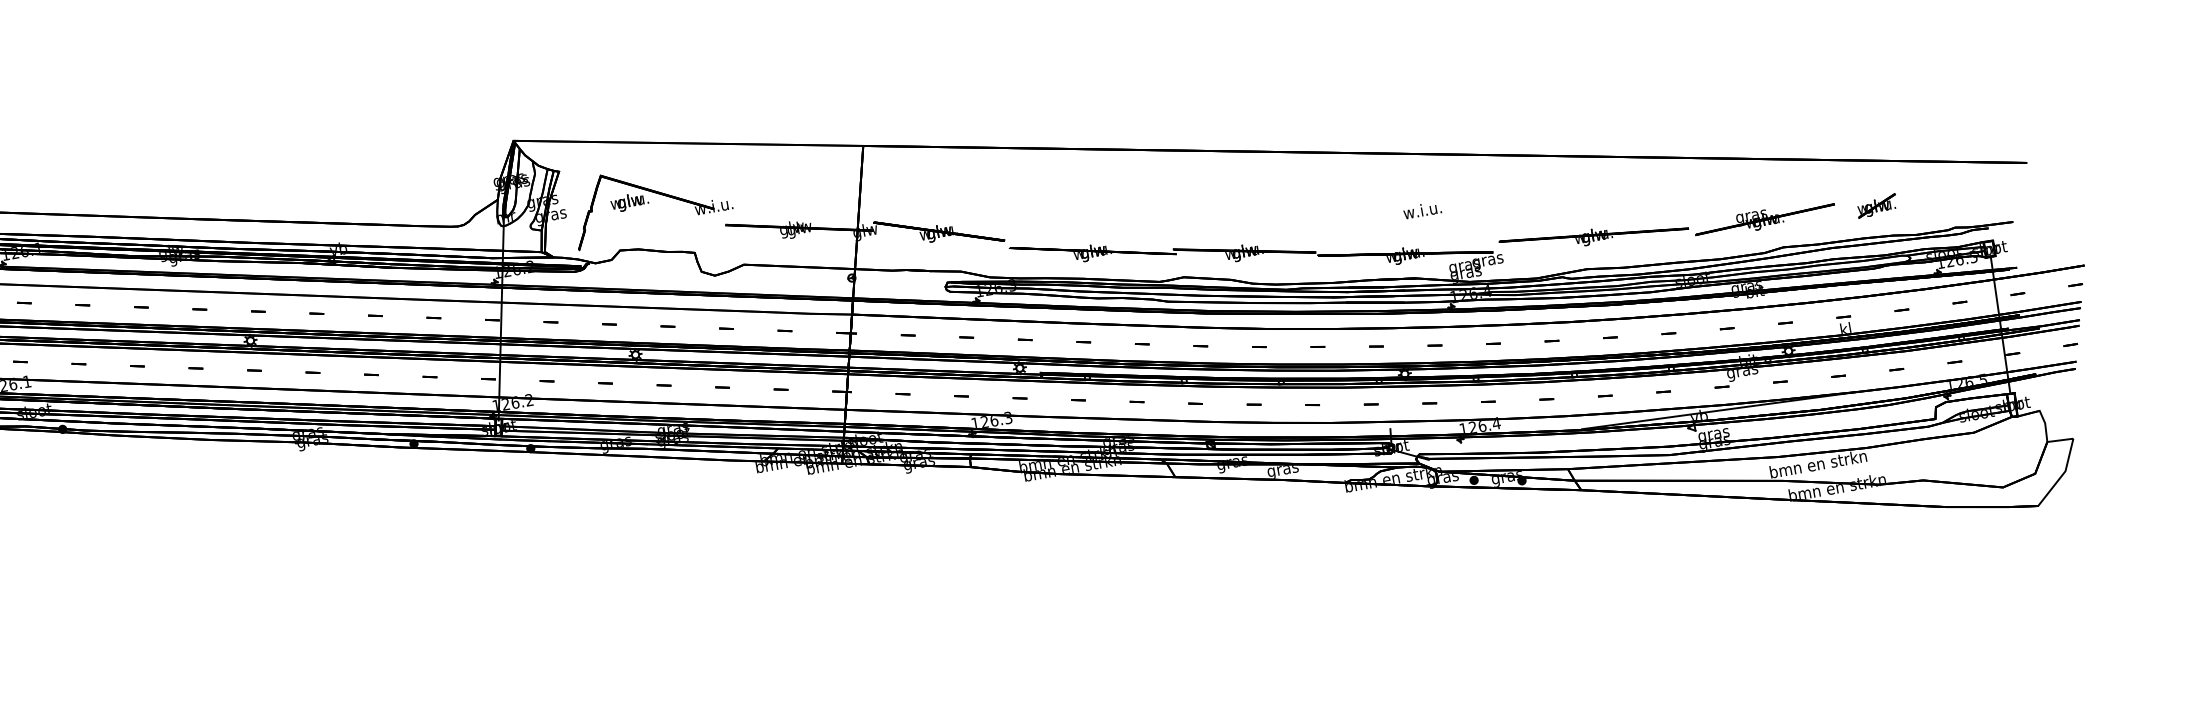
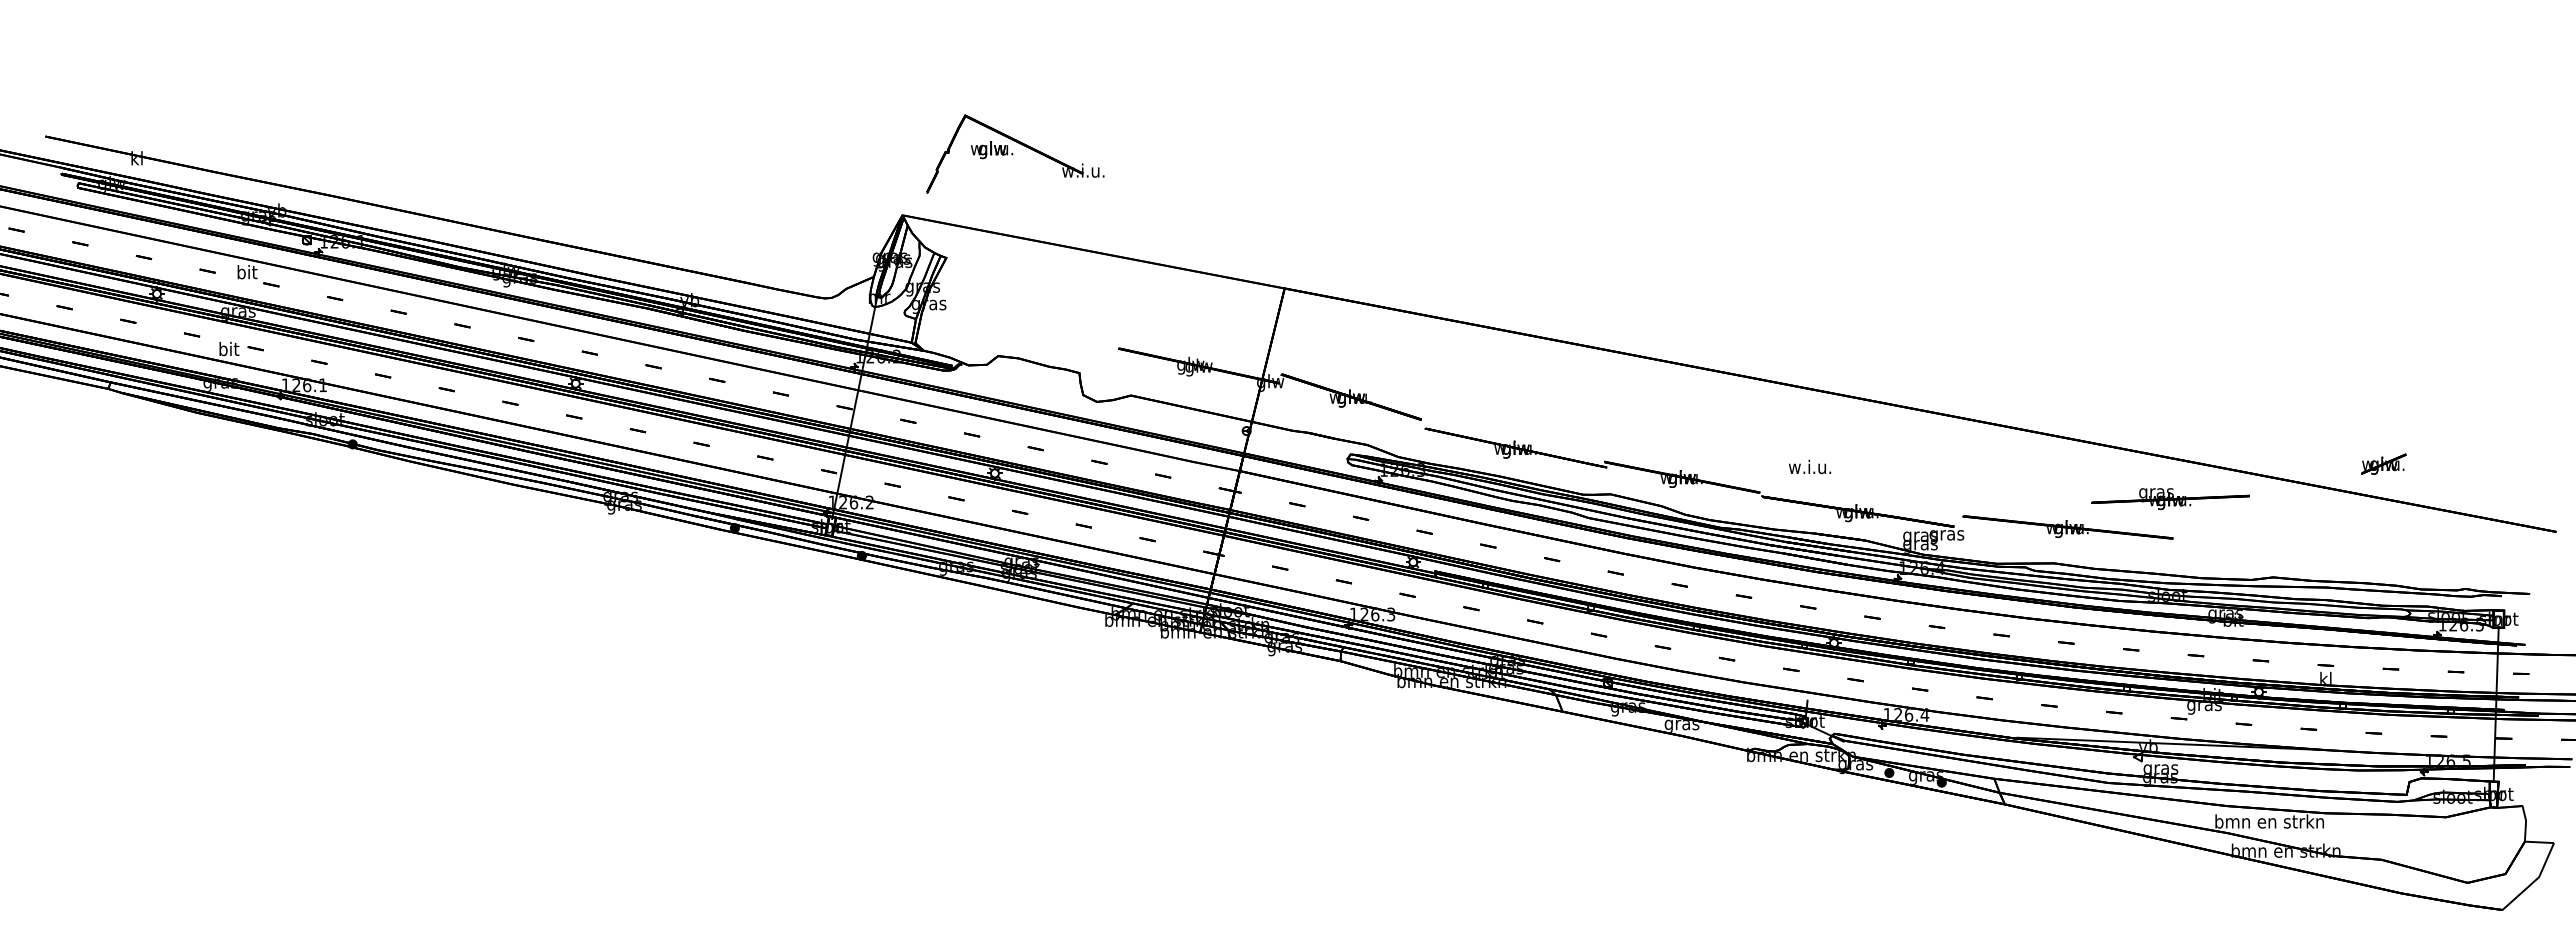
part: (651, 201) -> (1015, 153), moved
part: (1876, 205) -> (2383, 463), moved
text: (1421, 209) -> (1809, 466), moved
part: (1765, 219) -> (2170, 499), moved

